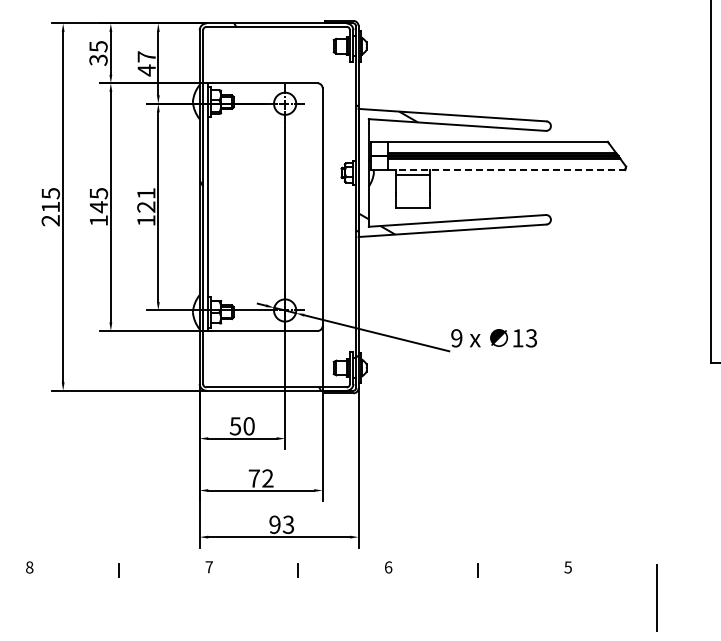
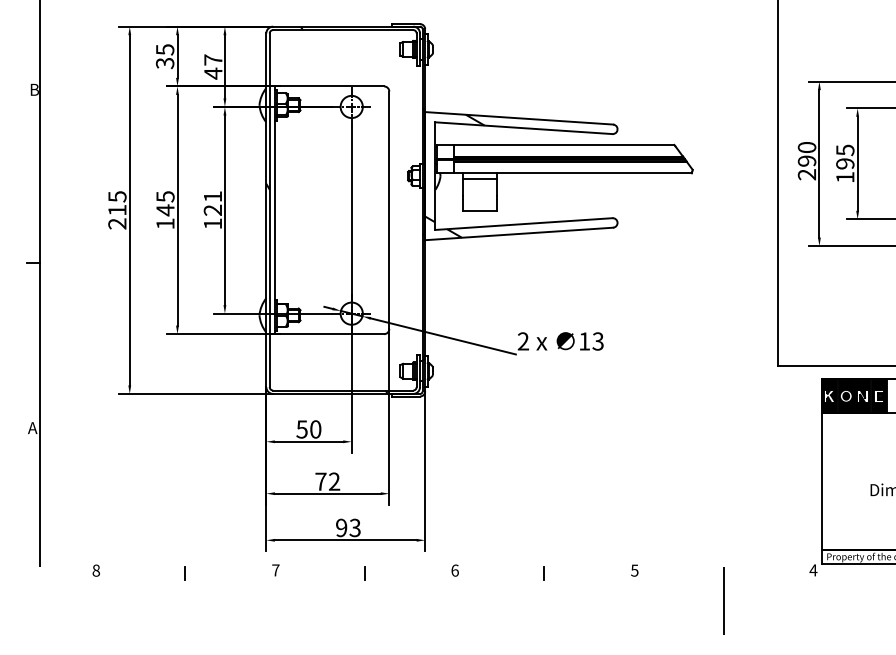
line: (506, 170) -> (573, 173), dashed -> solid
text: (456, 338) -> (523, 341), 9 -> 2

